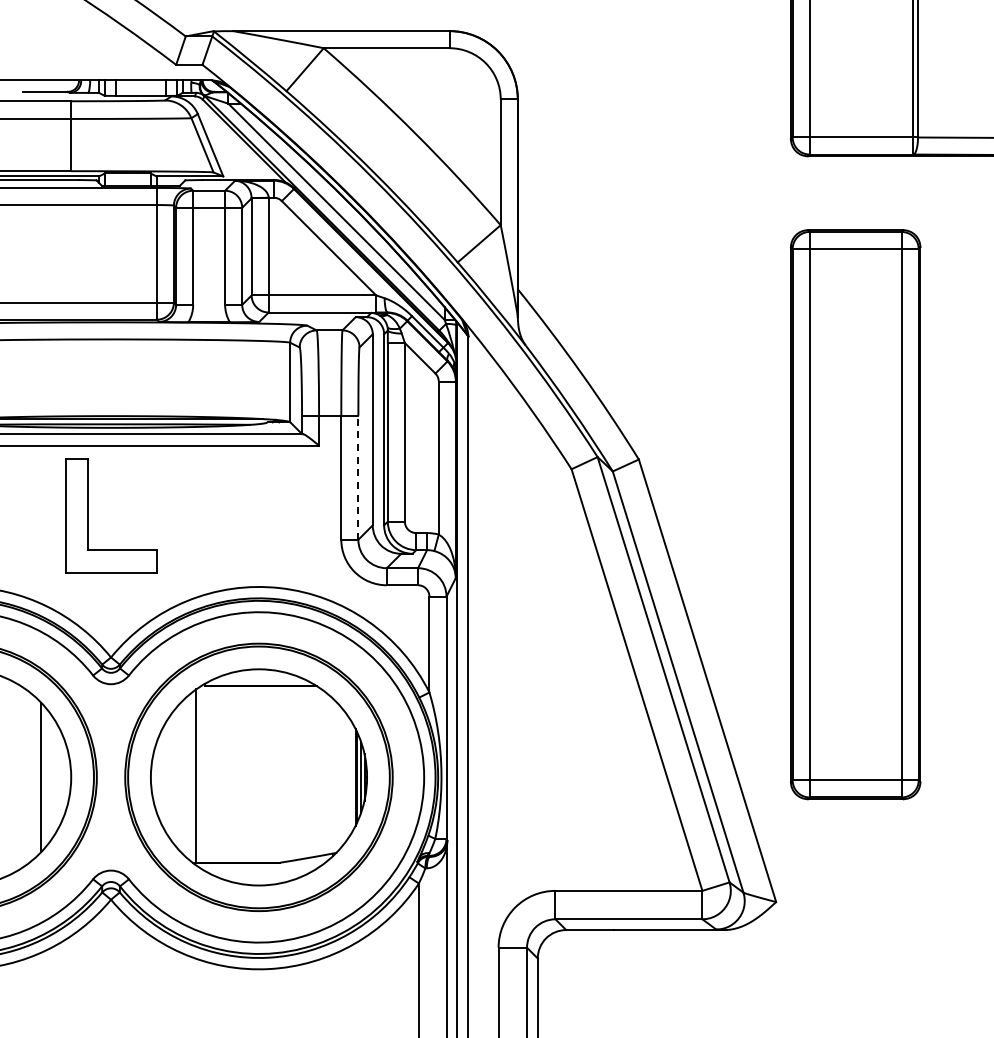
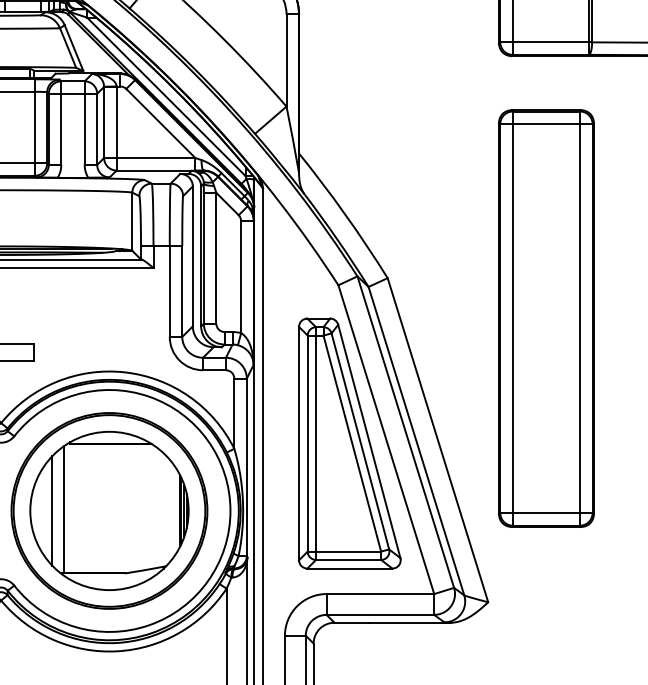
line: (358, 477) -> (182, 291), dashed -> solid
part: (586, 685) -> (349, 443), added
line: (181, 777) -> (52, 511), added

